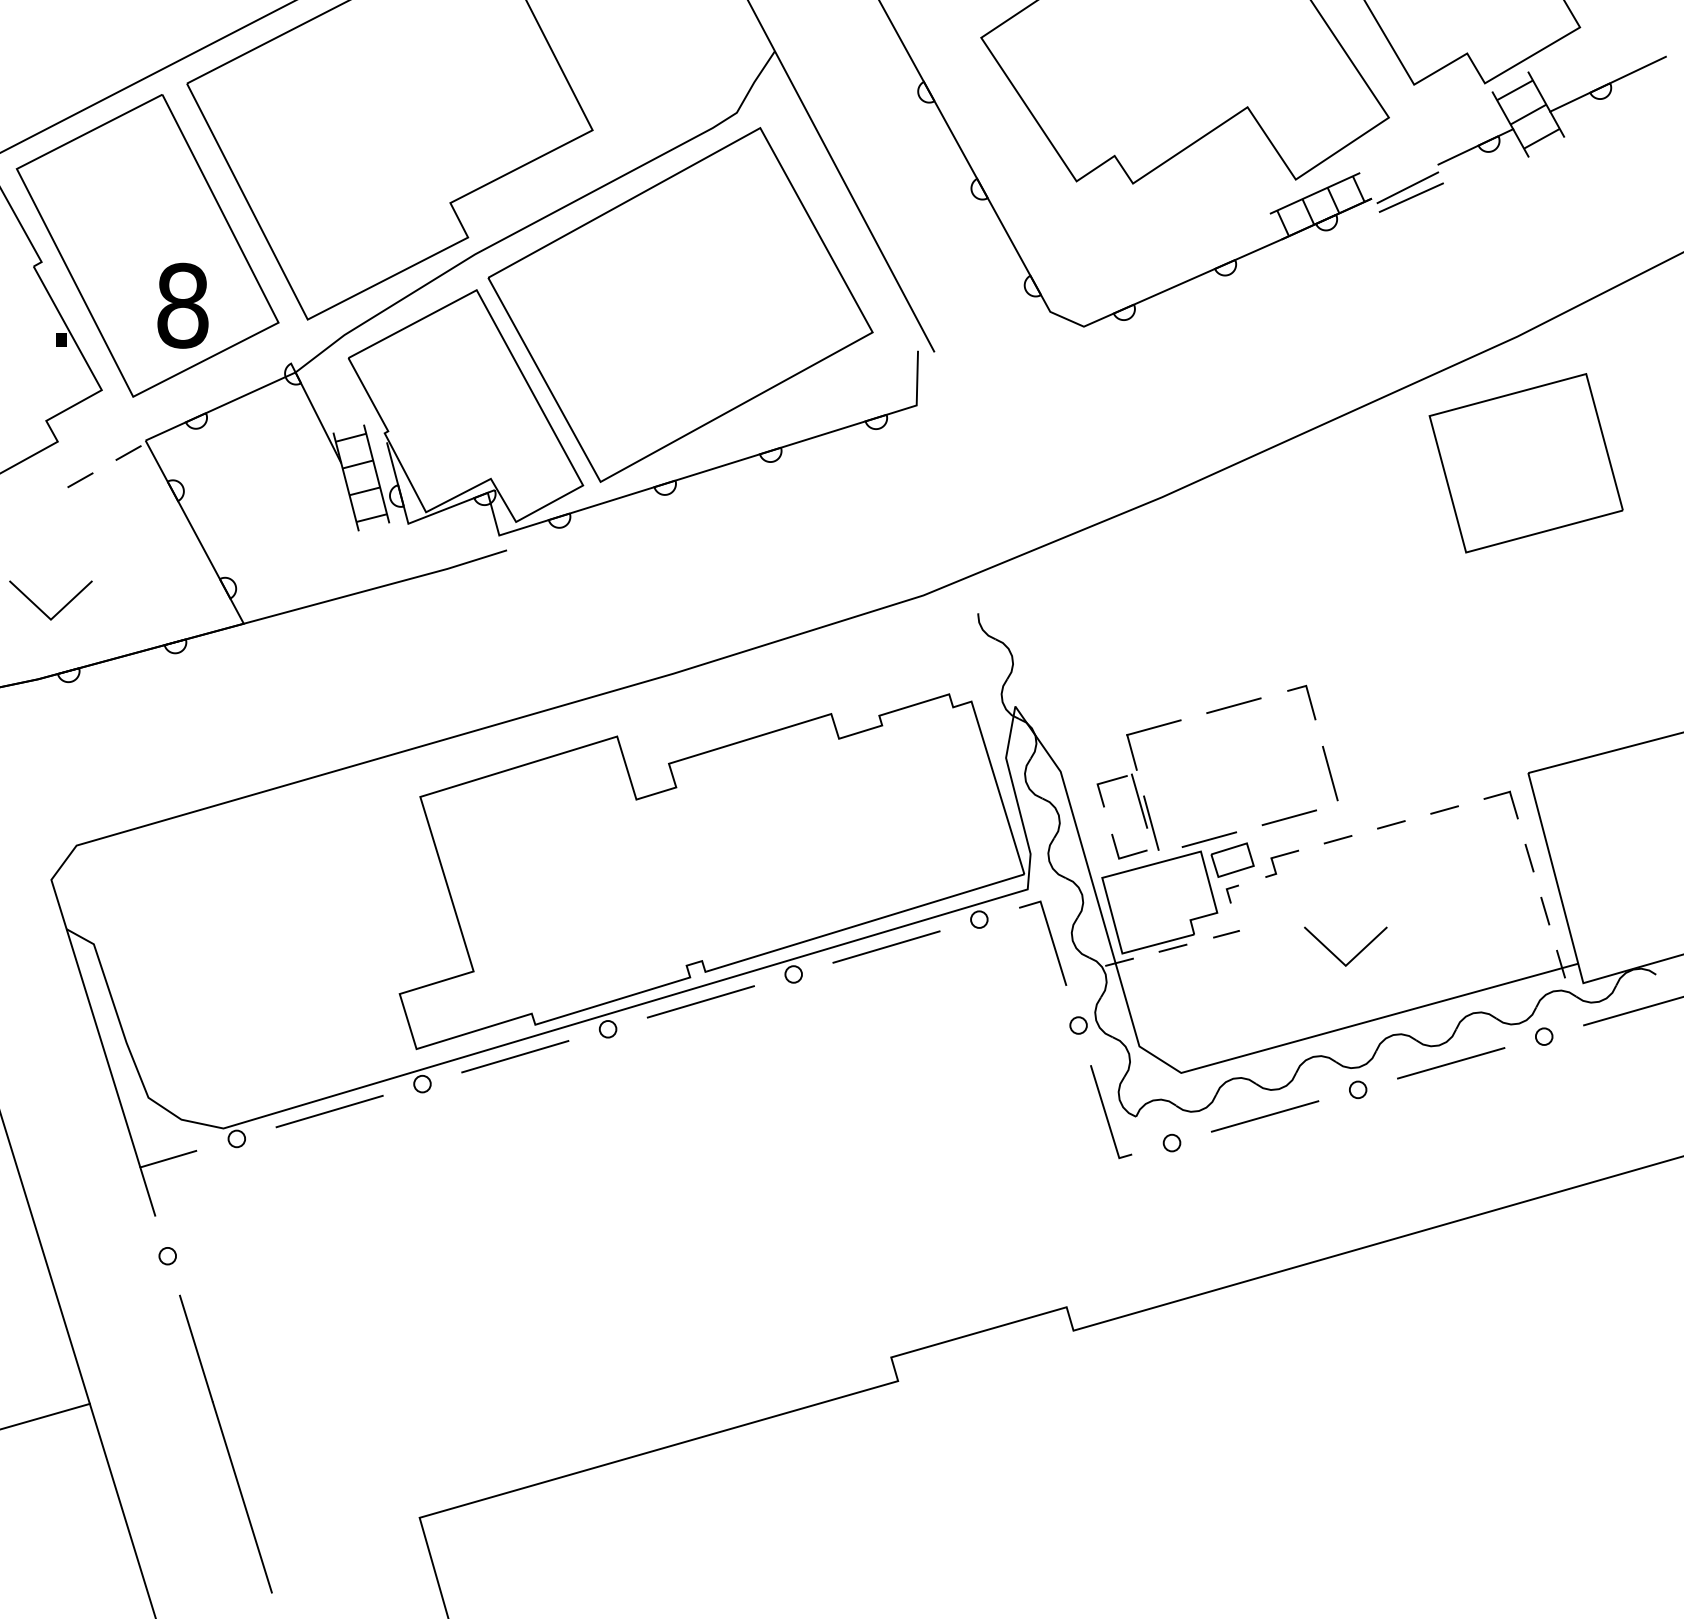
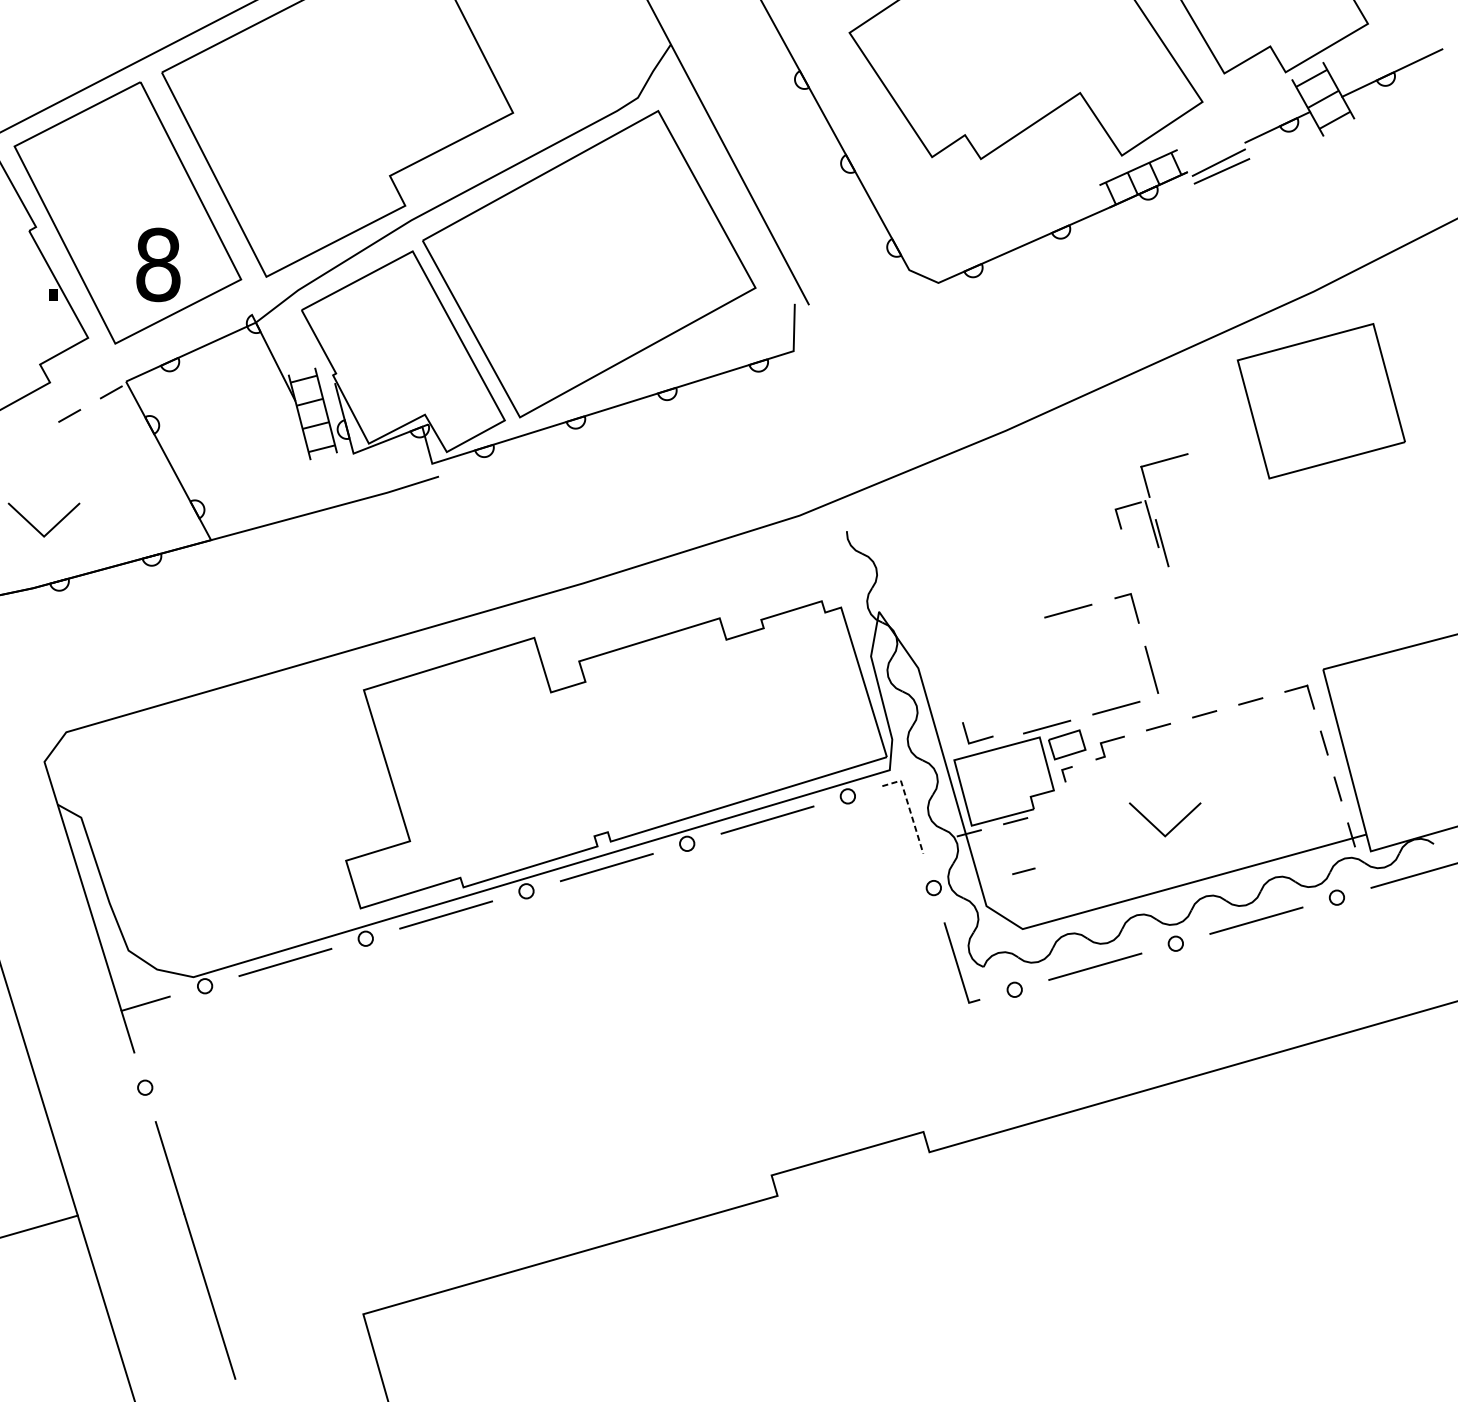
part: (1138, 784) -> (1151, 509), moved
line: (1050, 932) -> (909, 807), solid -> dashed
line: (1226, 934) -> (1023, 871), moved

